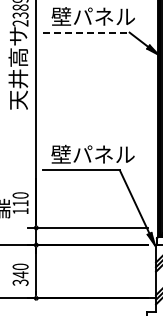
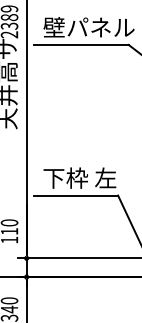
line: (86, 32) -> (81, 44), dashed -> solid
text: (92, 154) -> (88, 178), 壁パネル -> 下枠 左

